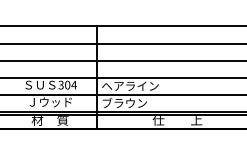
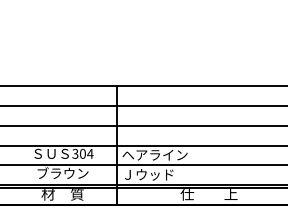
text: (49, 102) -> (62, 173), Ｊウッド -> ブラウン
text: (124, 103) -> (148, 174), ブラウン -> Ｊウッド

